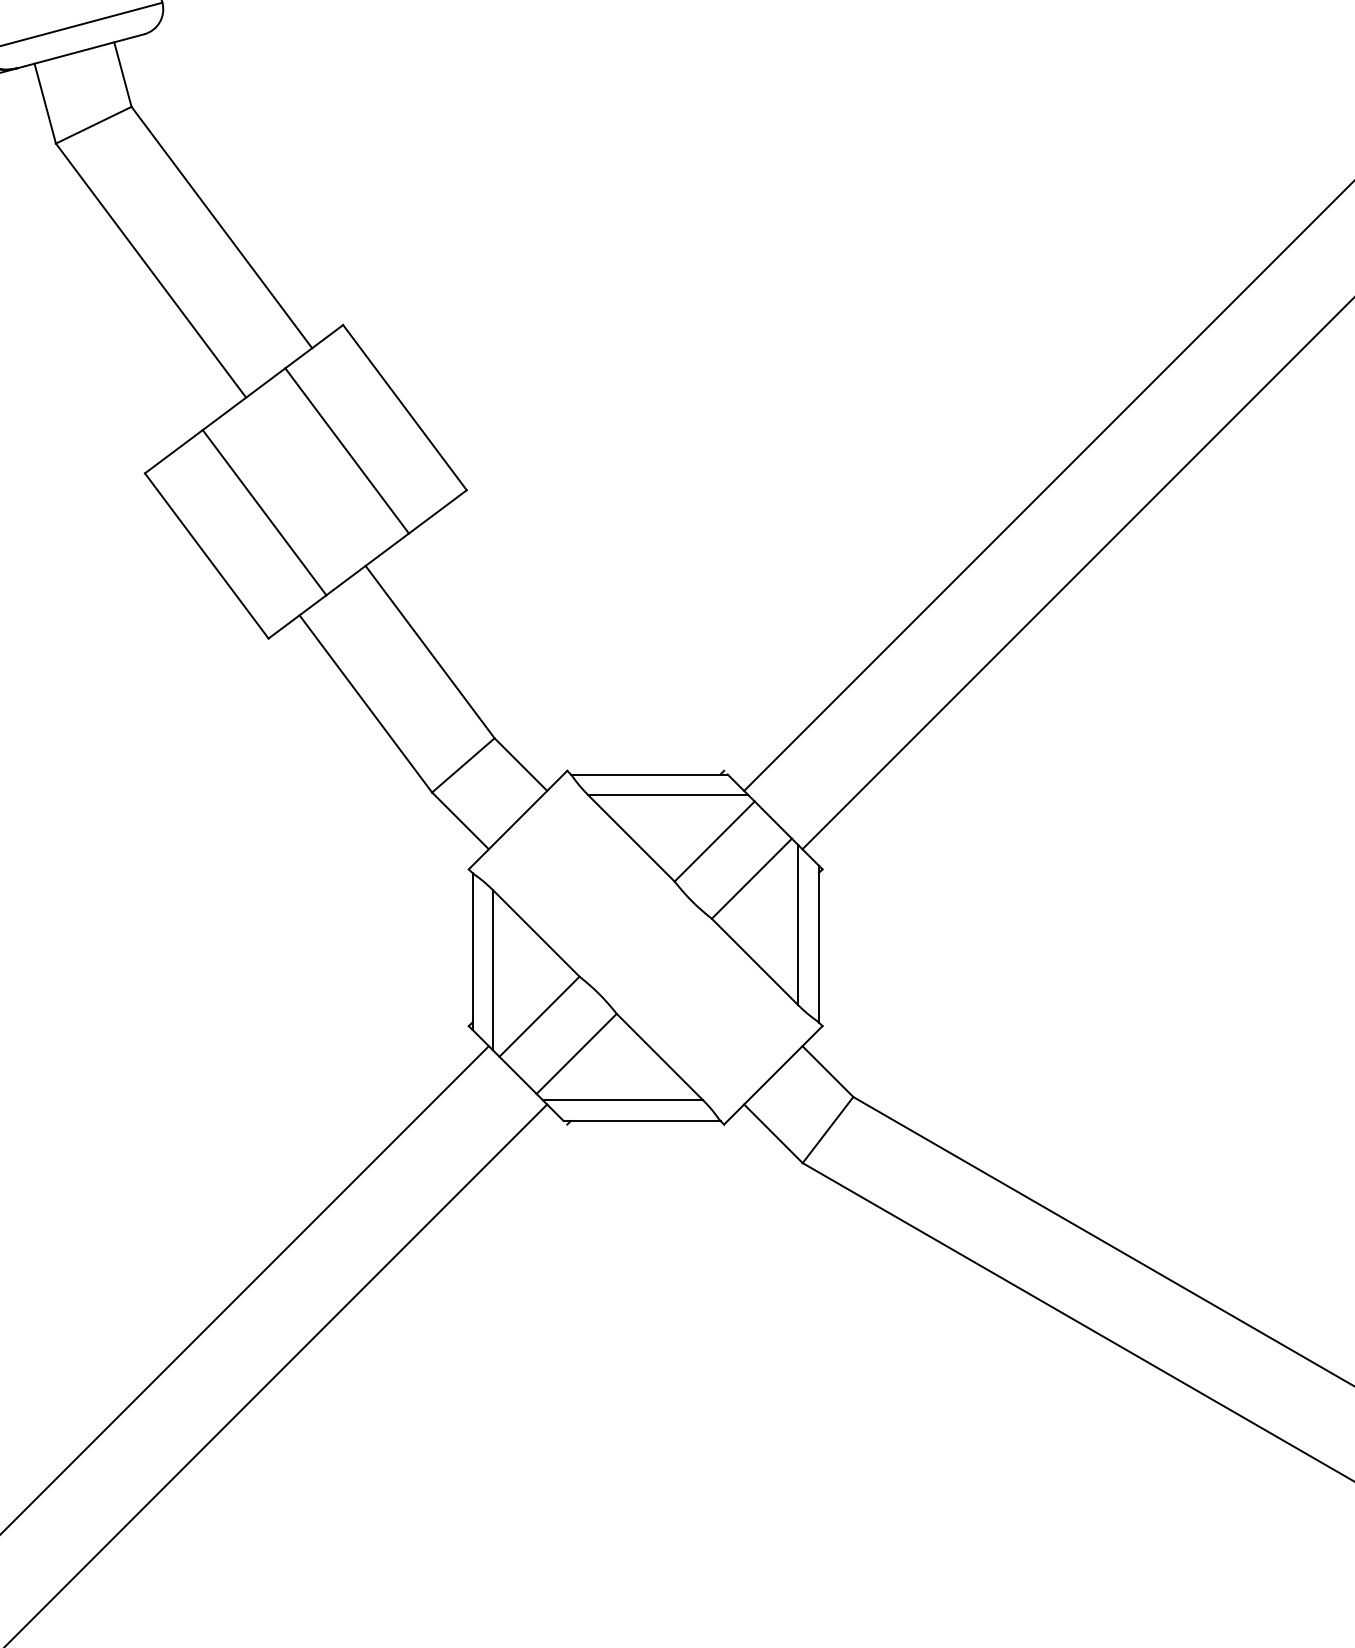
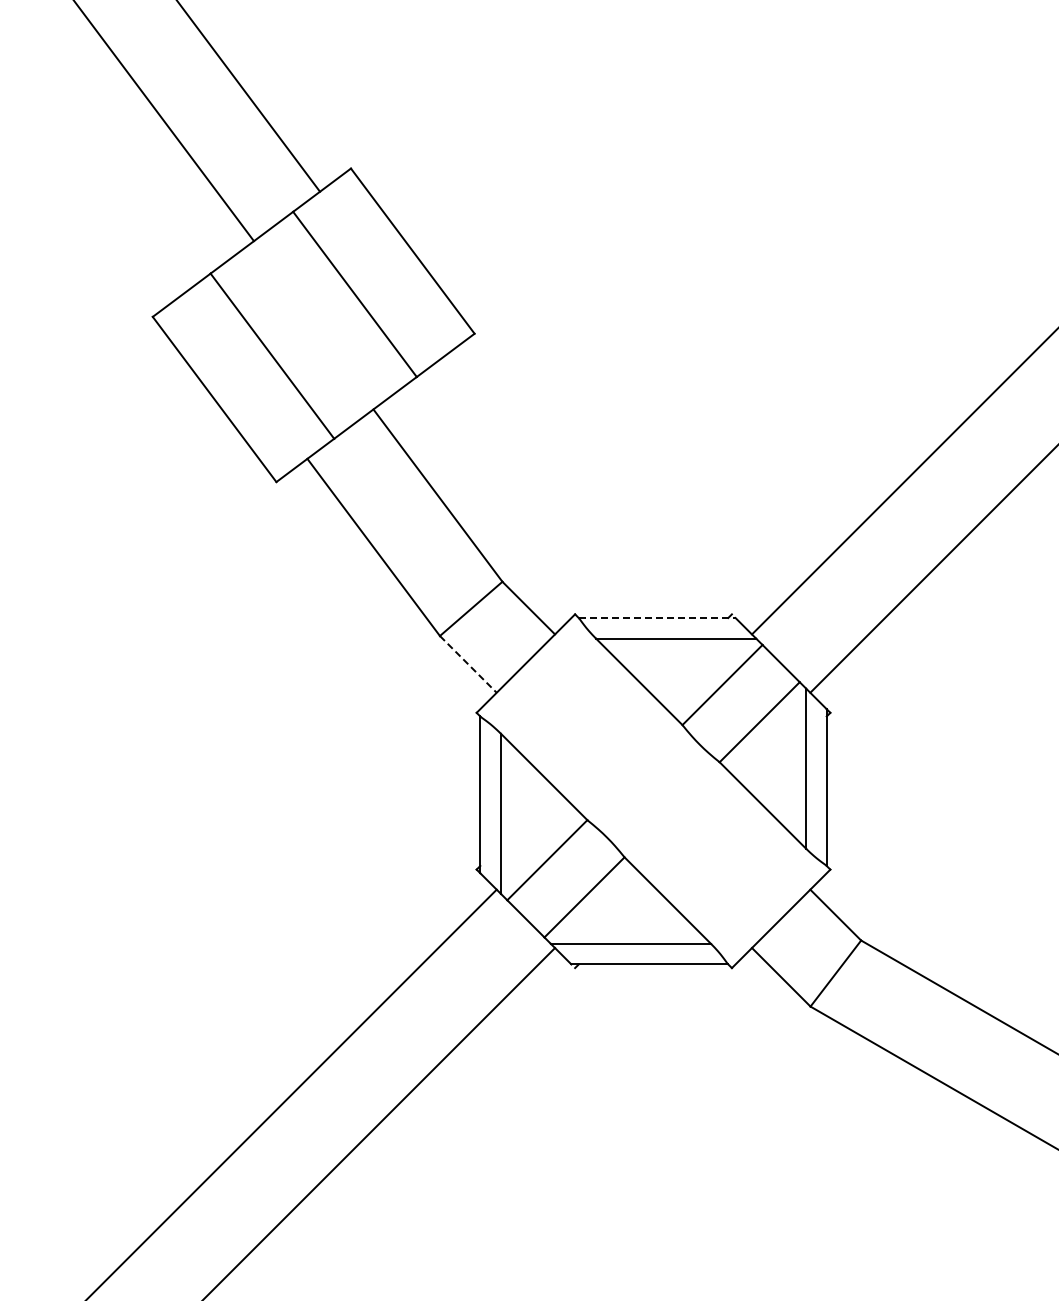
line: (649, 774) -> (657, 618), solid -> dashed
line: (460, 821) -> (468, 665), solid -> dashed

